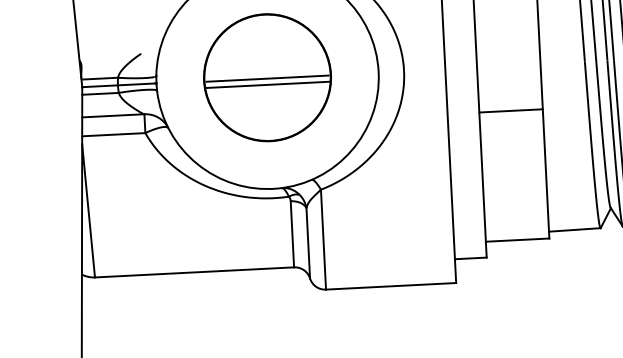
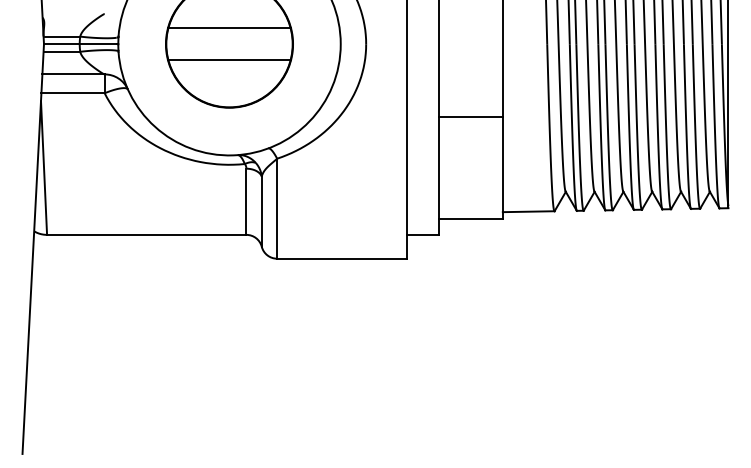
line: (267, 79) -> (229, 60), moved
line: (267, 85) -> (229, 28), moved
line: (510, 110) -> (470, 116), moved

